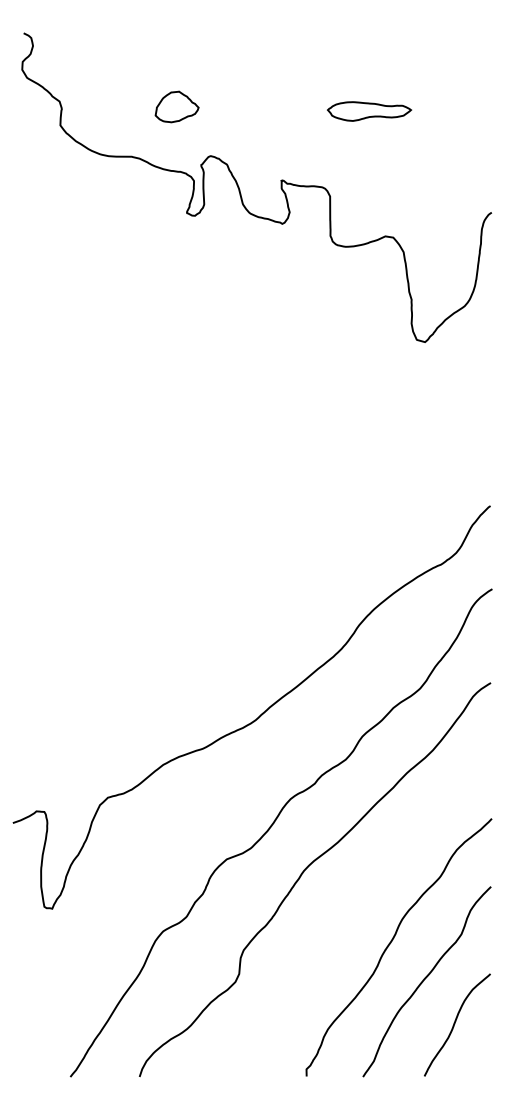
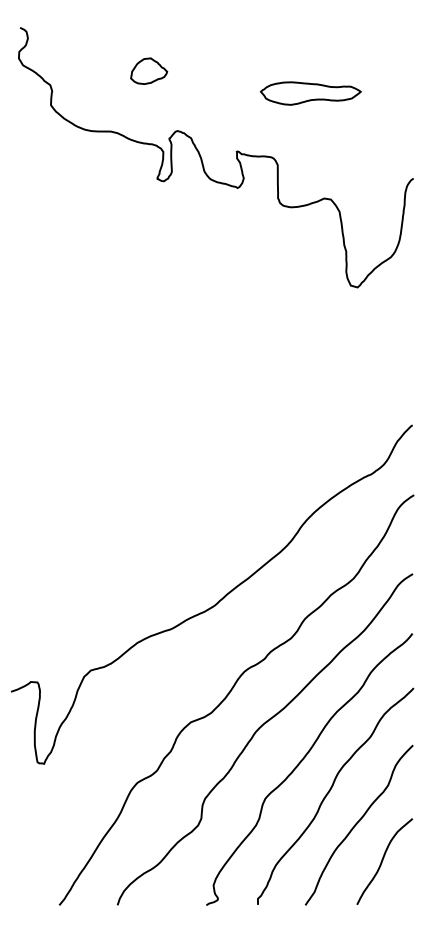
part: (176, 106) -> (148, 70), moved
part: (369, 111) -> (310, 93), size x1.43
curve: (356, 909) -> (299, 764), added

